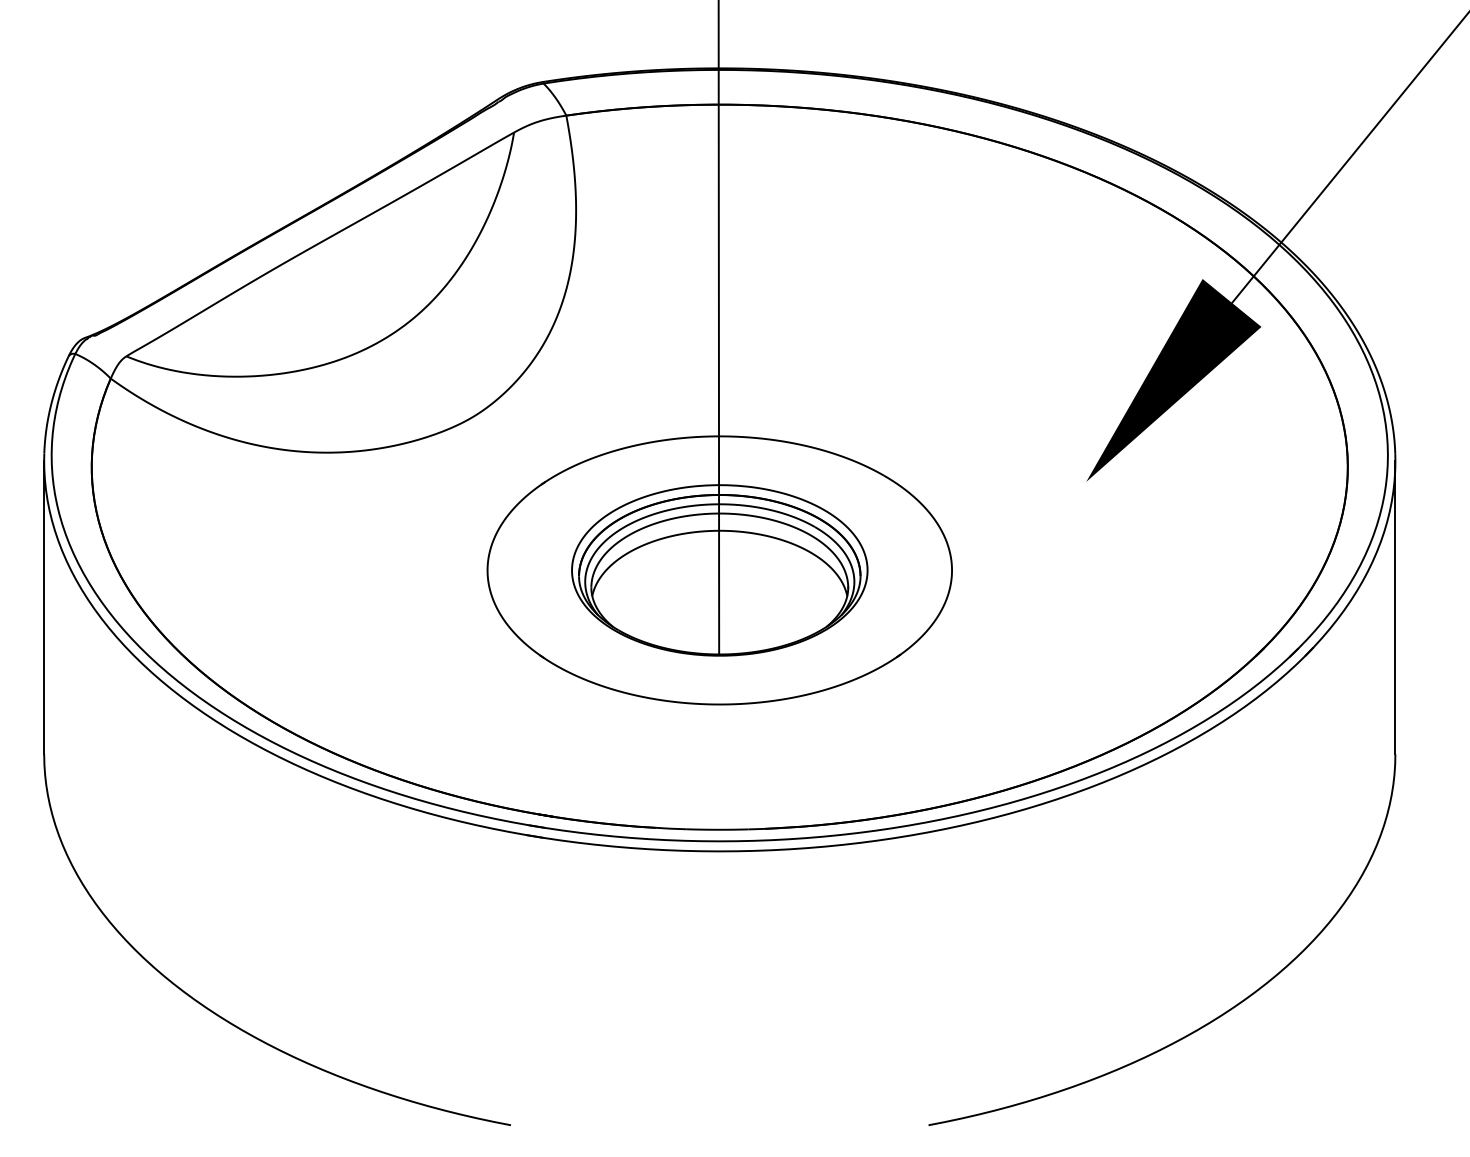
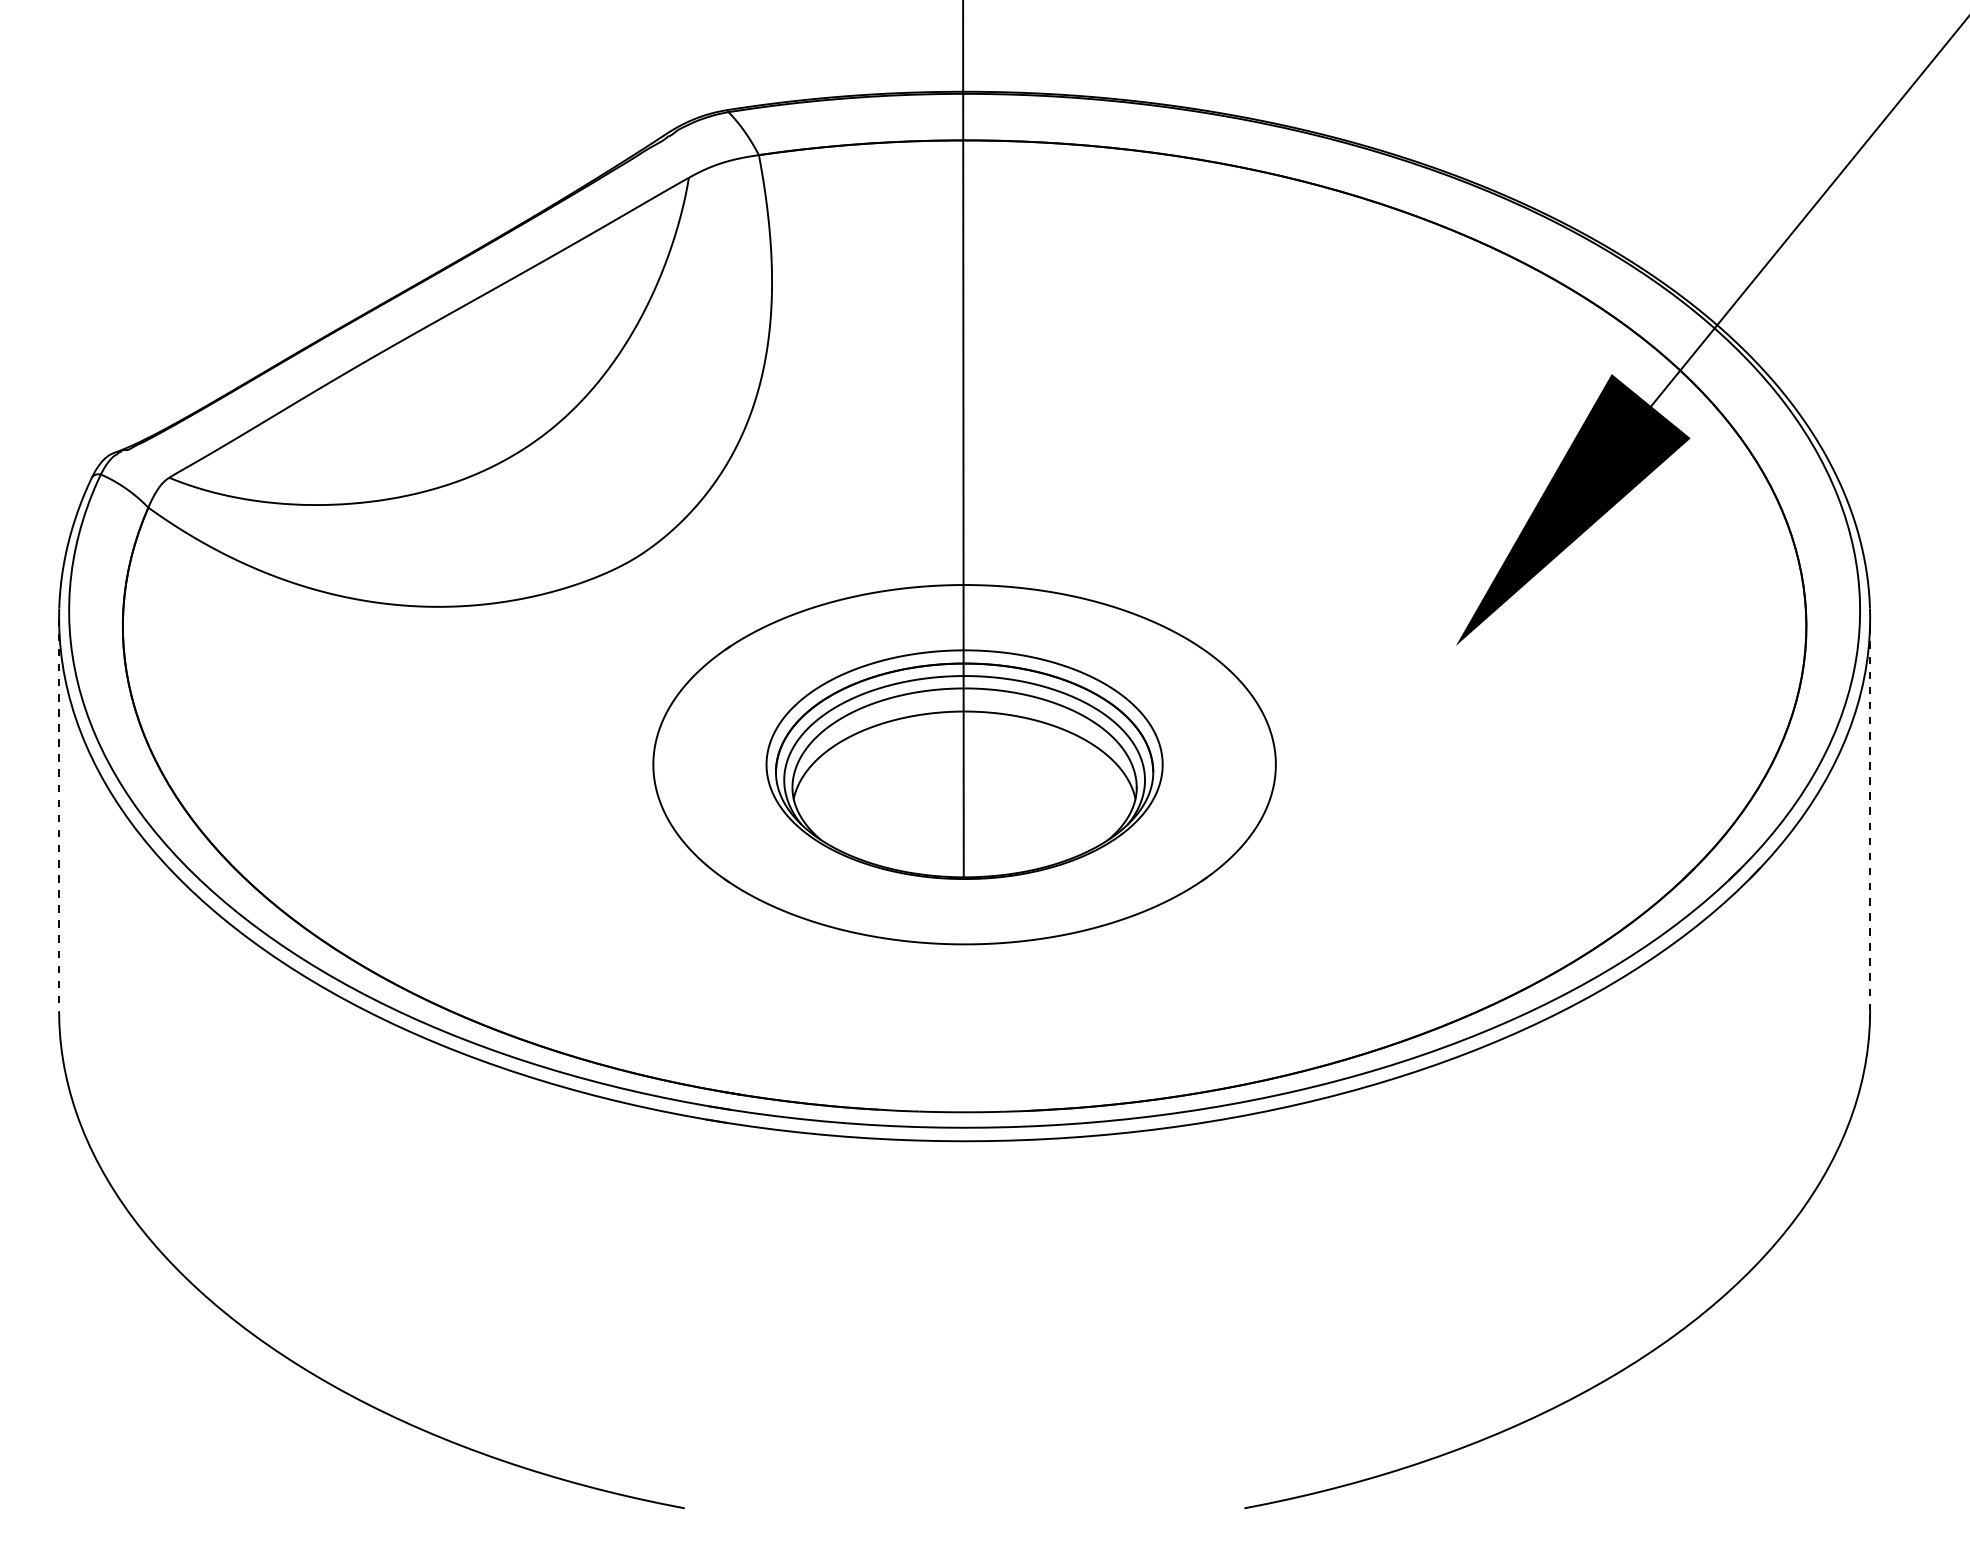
line: (1395, 607) -> (1870, 814), solid -> dashed
line: (44, 608) -> (59, 815), solid -> dashed

